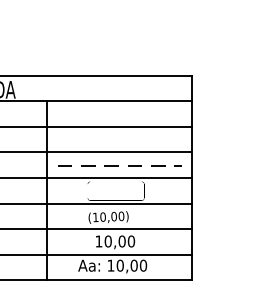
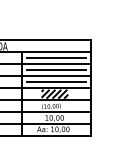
line: (119, 113) -> (56, 57), added
line: (119, 138) -> (56, 69), added
line: (121, 166) -> (57, 82), dashed -> solid
hatch: (115, 189) -> (54, 93), added

